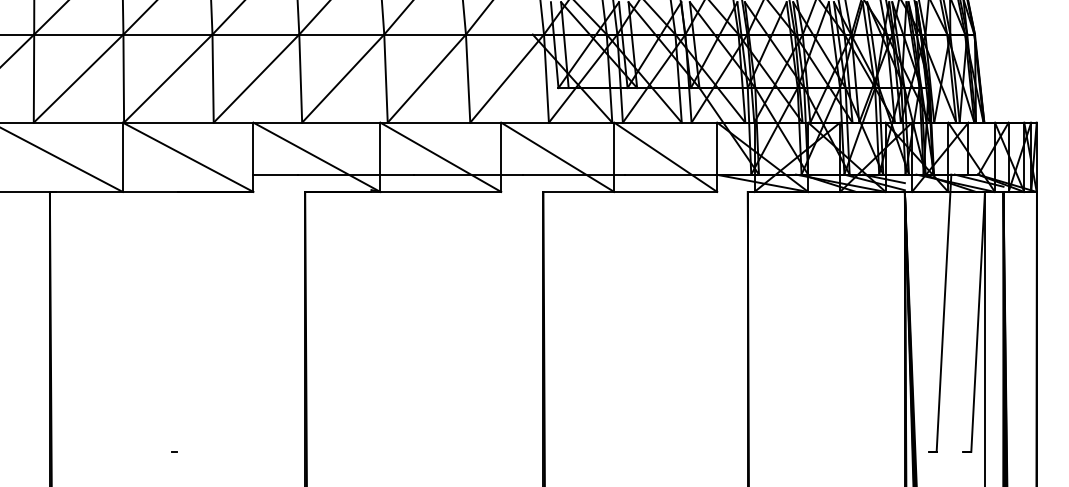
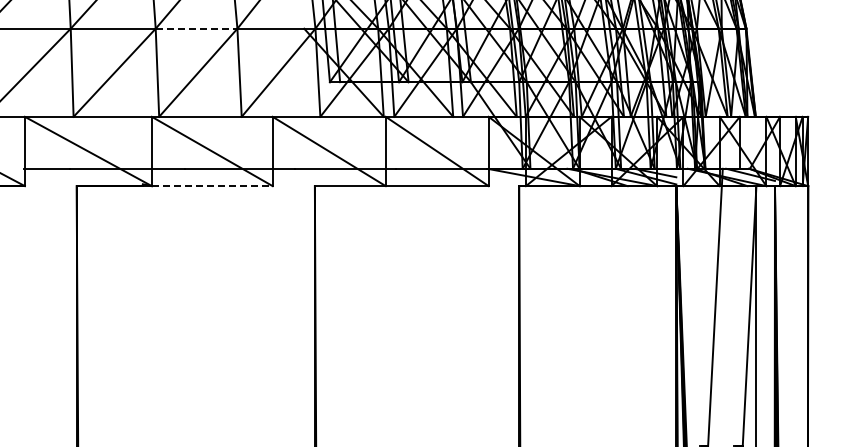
line: (425, 34) -> (196, 28), solid -> dashed
line: (441, 191) -> (212, 185), solid -> dashed

